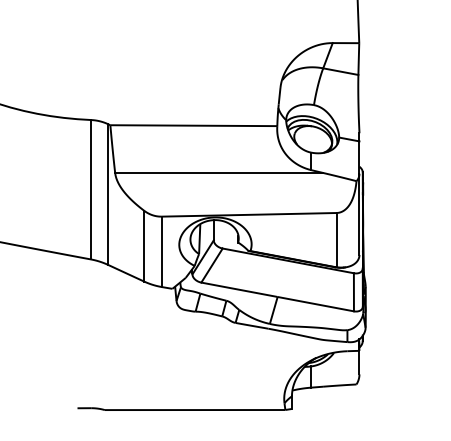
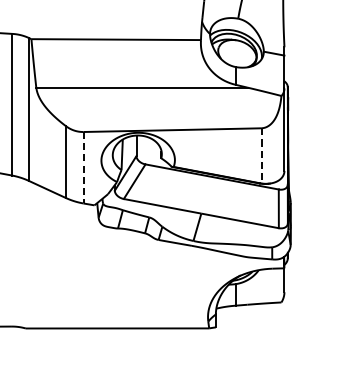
line: (337, 240) -> (262, 156), solid -> dashed
line: (161, 252) -> (83, 168), solid -> dashed

